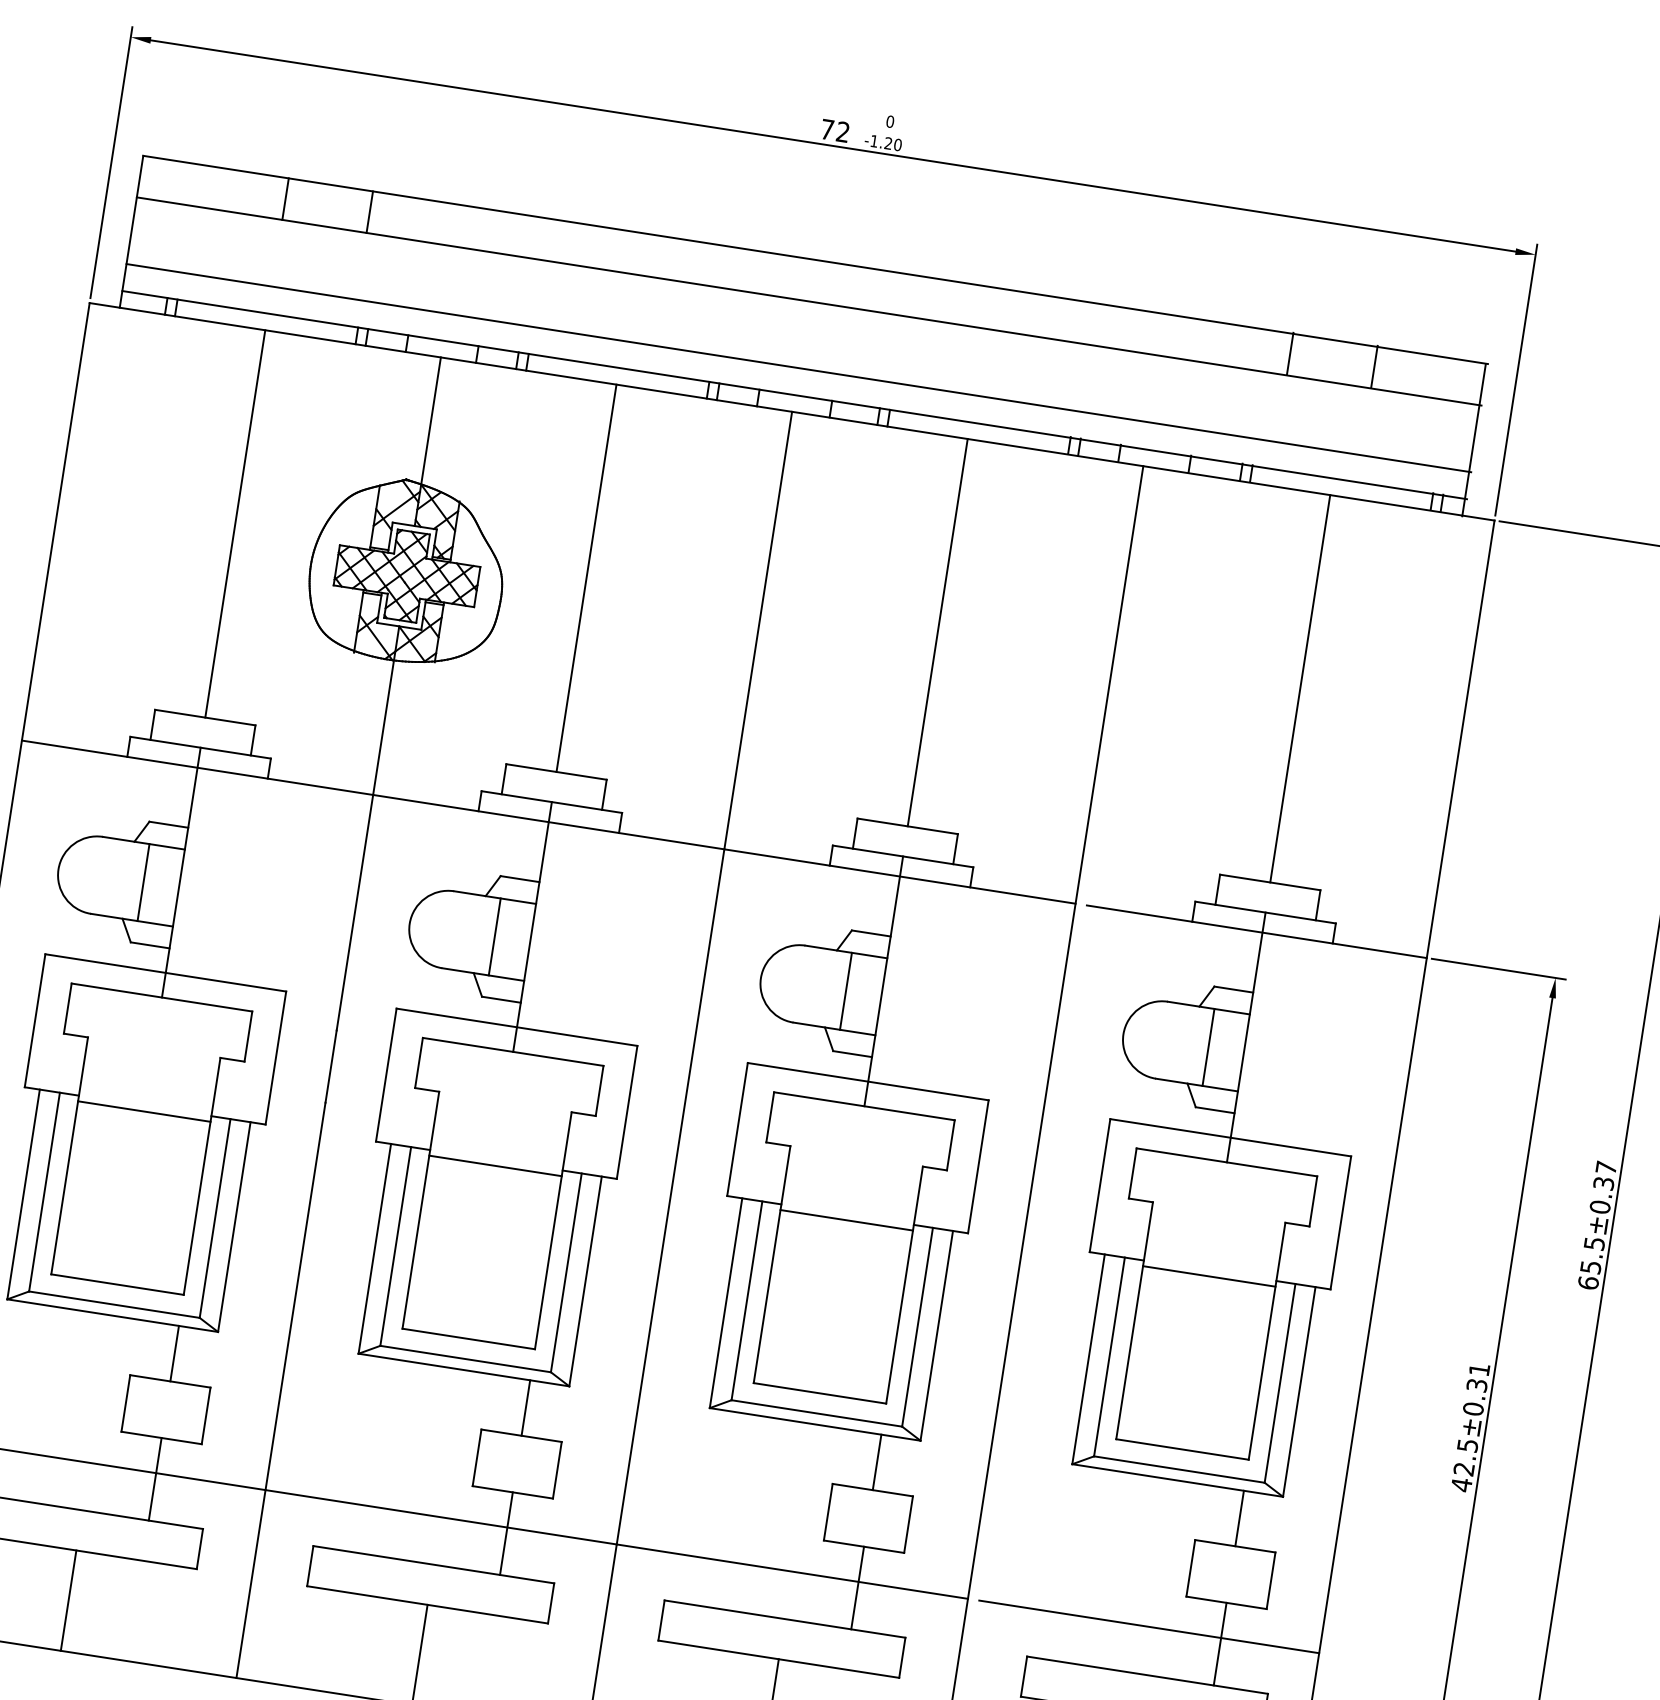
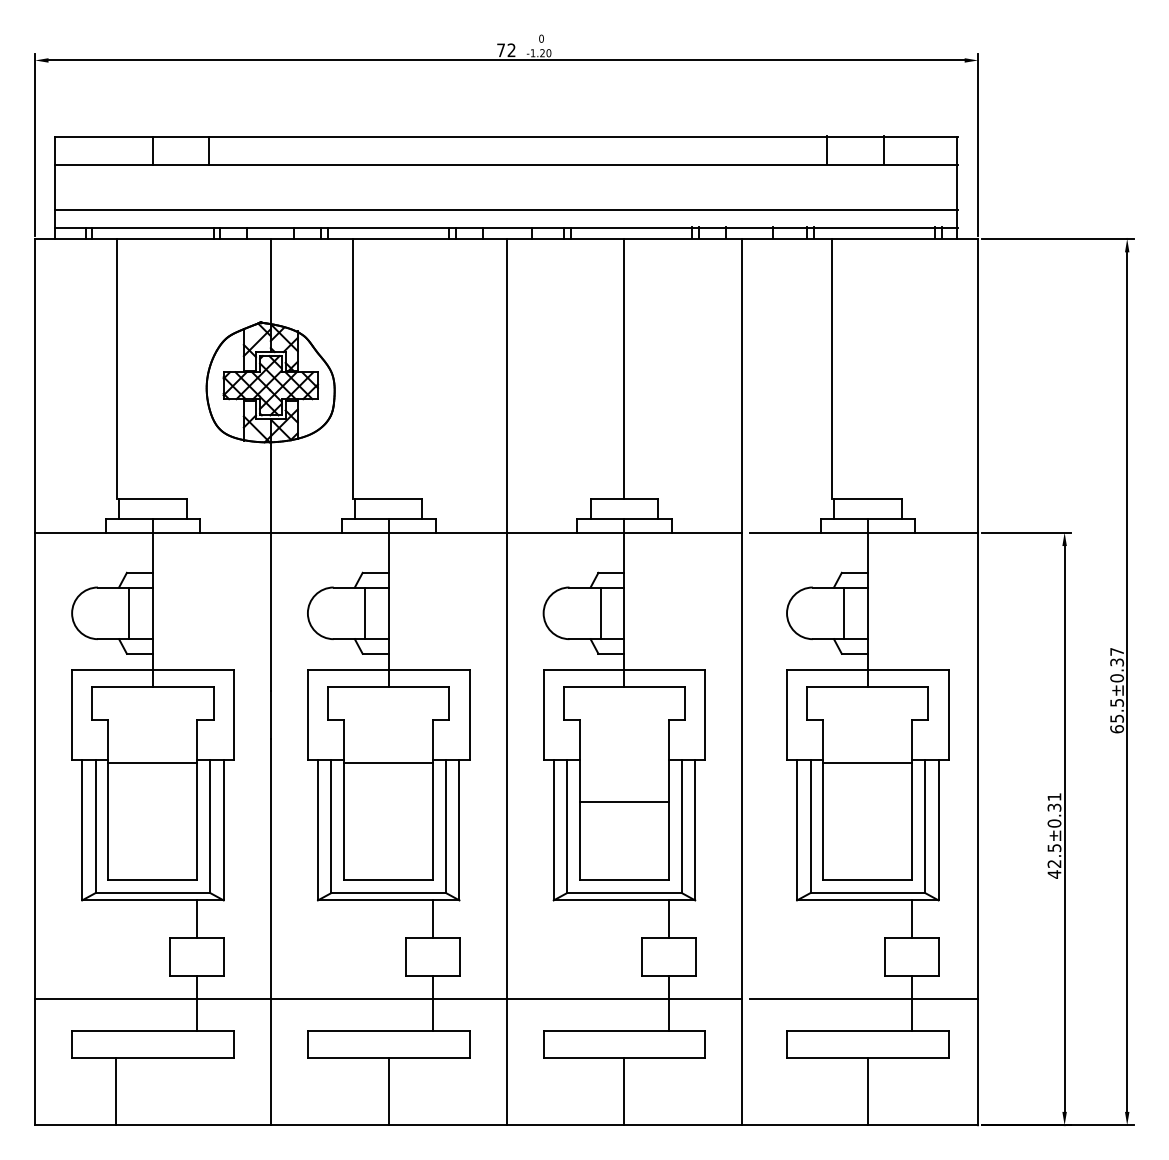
line: (234, 523) -> (116, 368), moved
line: (586, 577) -> (352, 368), moved
line: (1299, 688) -> (831, 368), moved
line: (846, 1220) -> (624, 802), moved
line: (67, 1600) -> (115, 1091), moved

